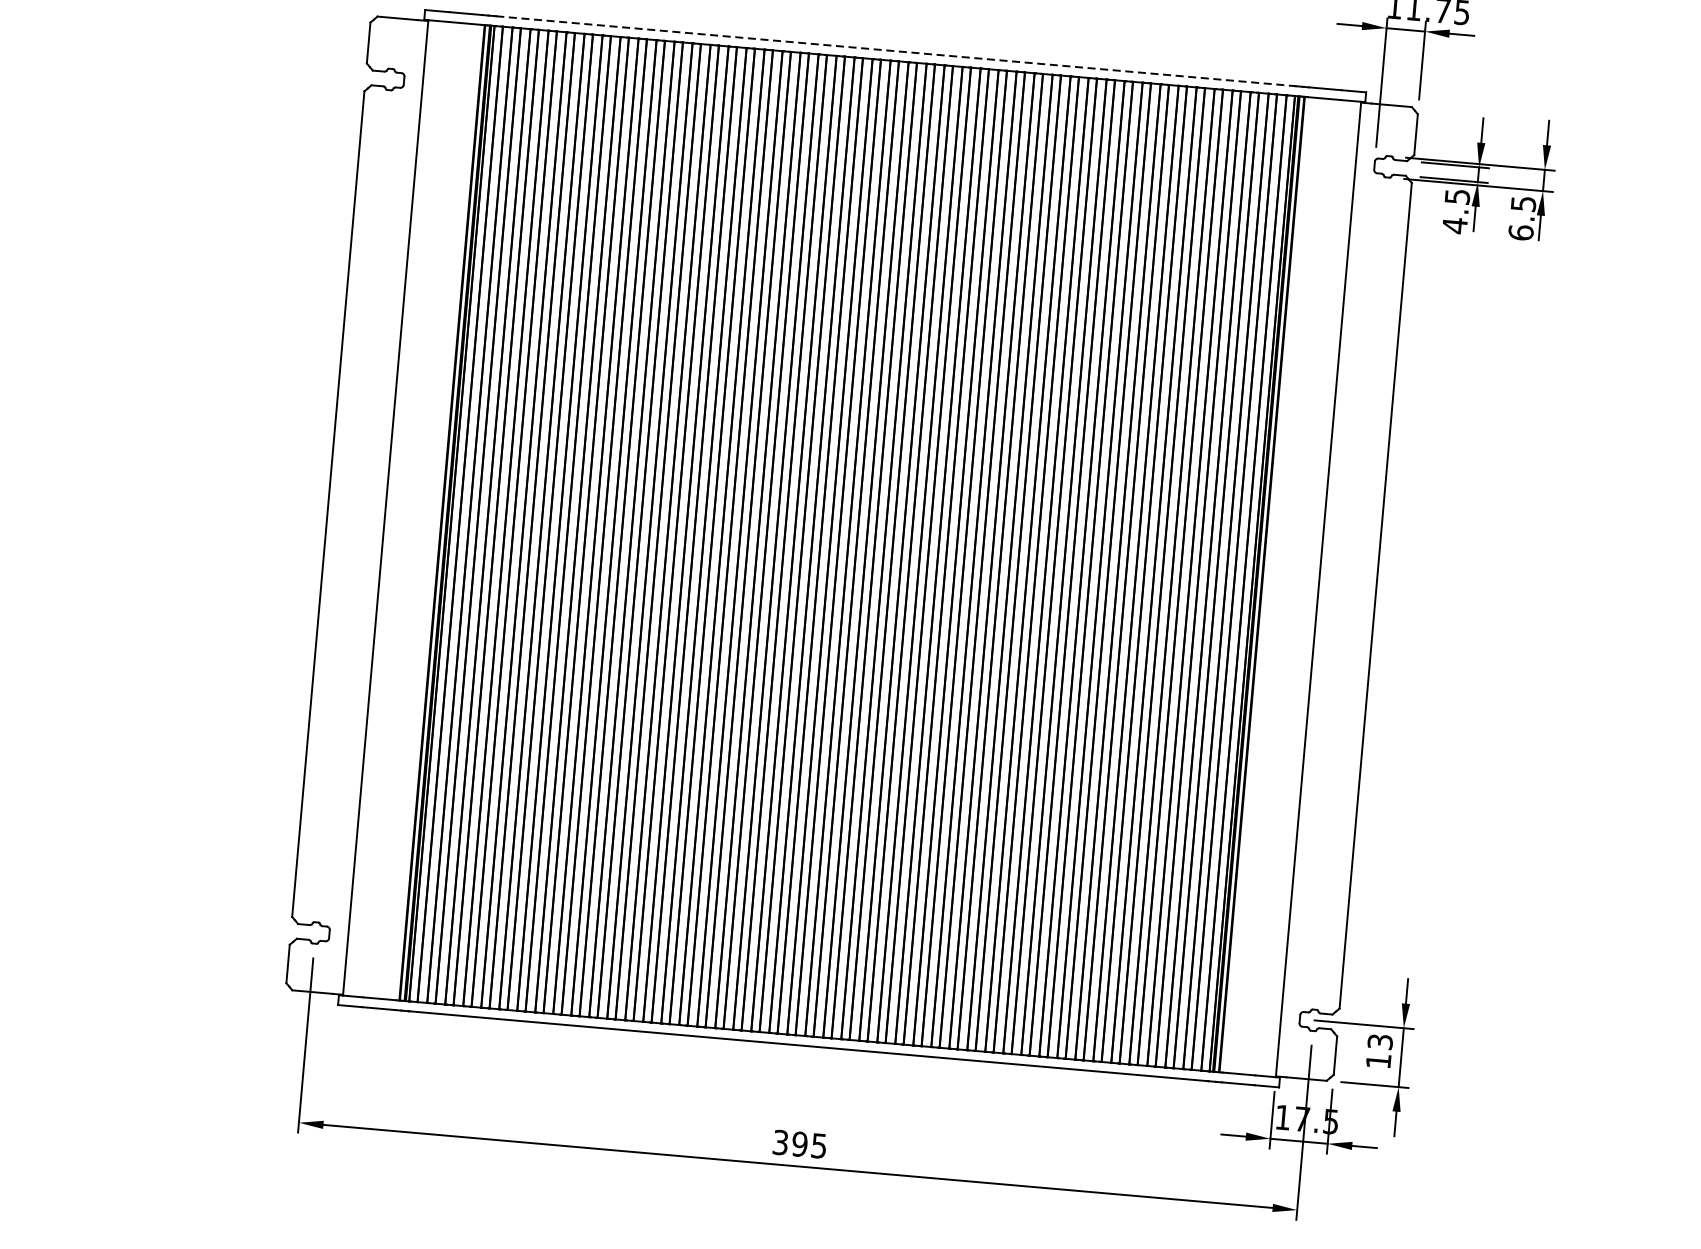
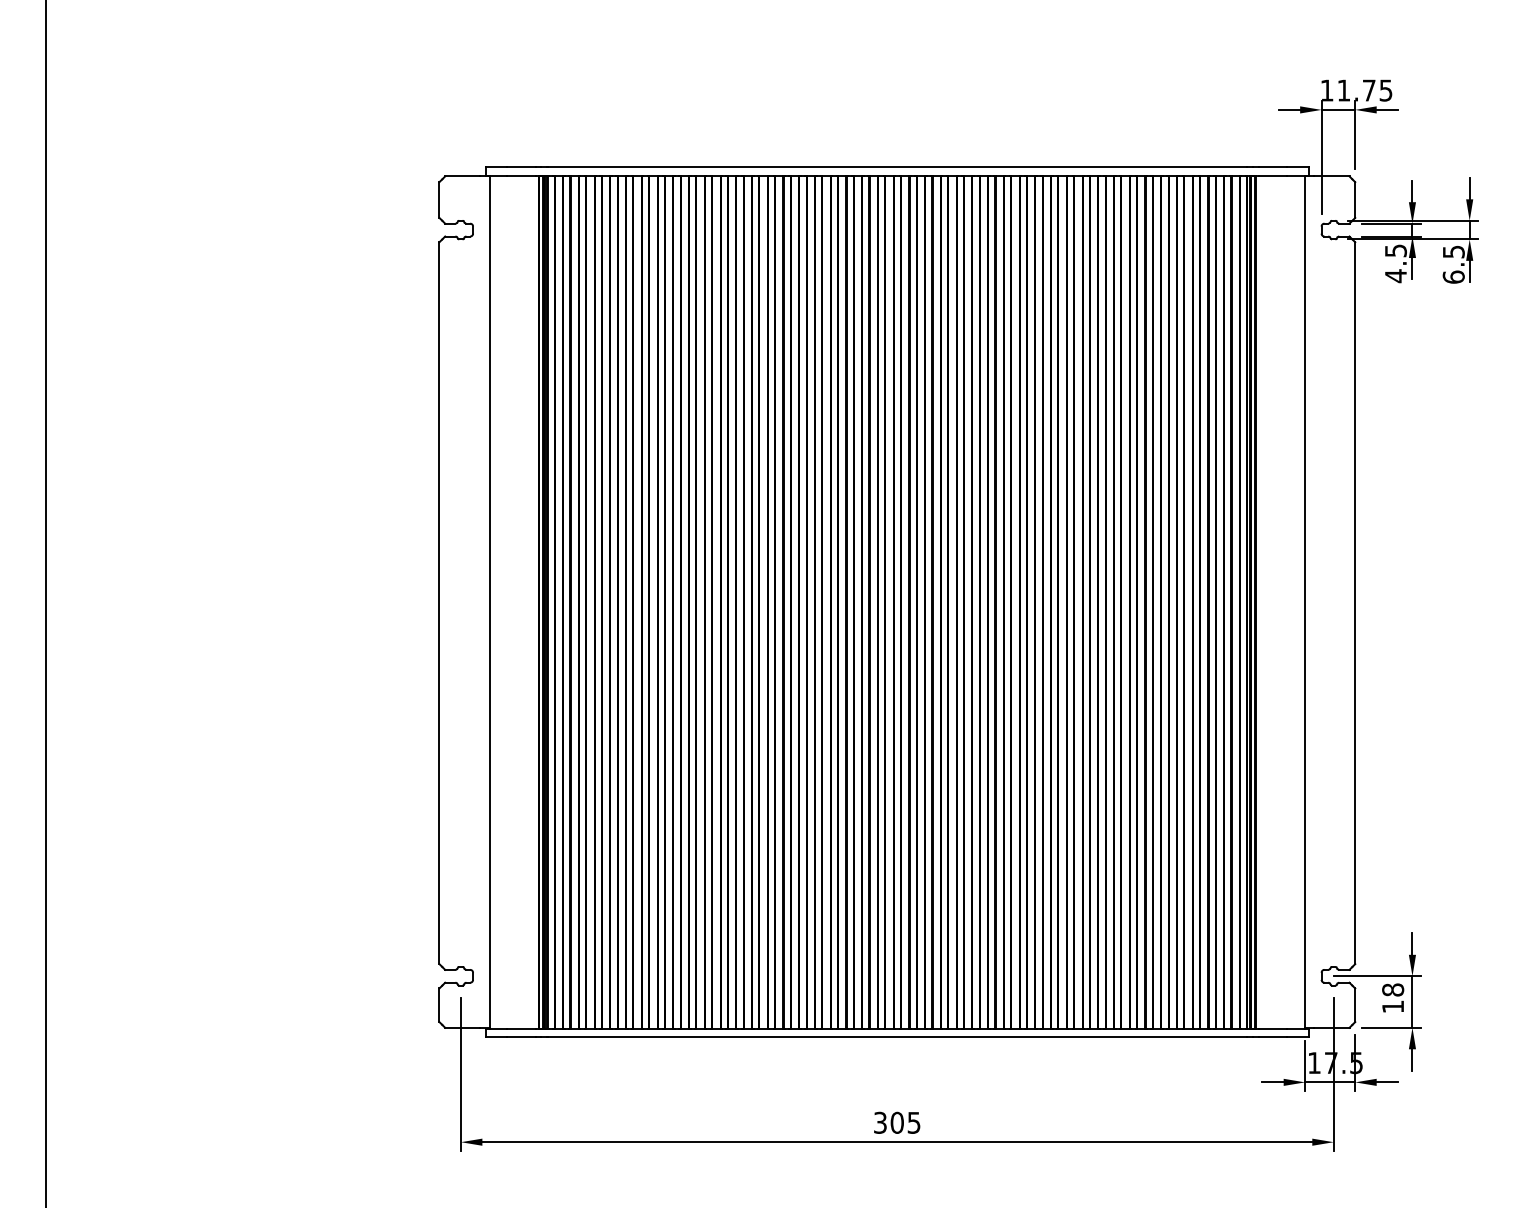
line: (895, 51) -> (897, 167), dashed -> solid
text: (1380, 1041) -> (1393, 989), 13 -> 18
text: (799, 1143) -> (896, 1122), 395 -> 305

